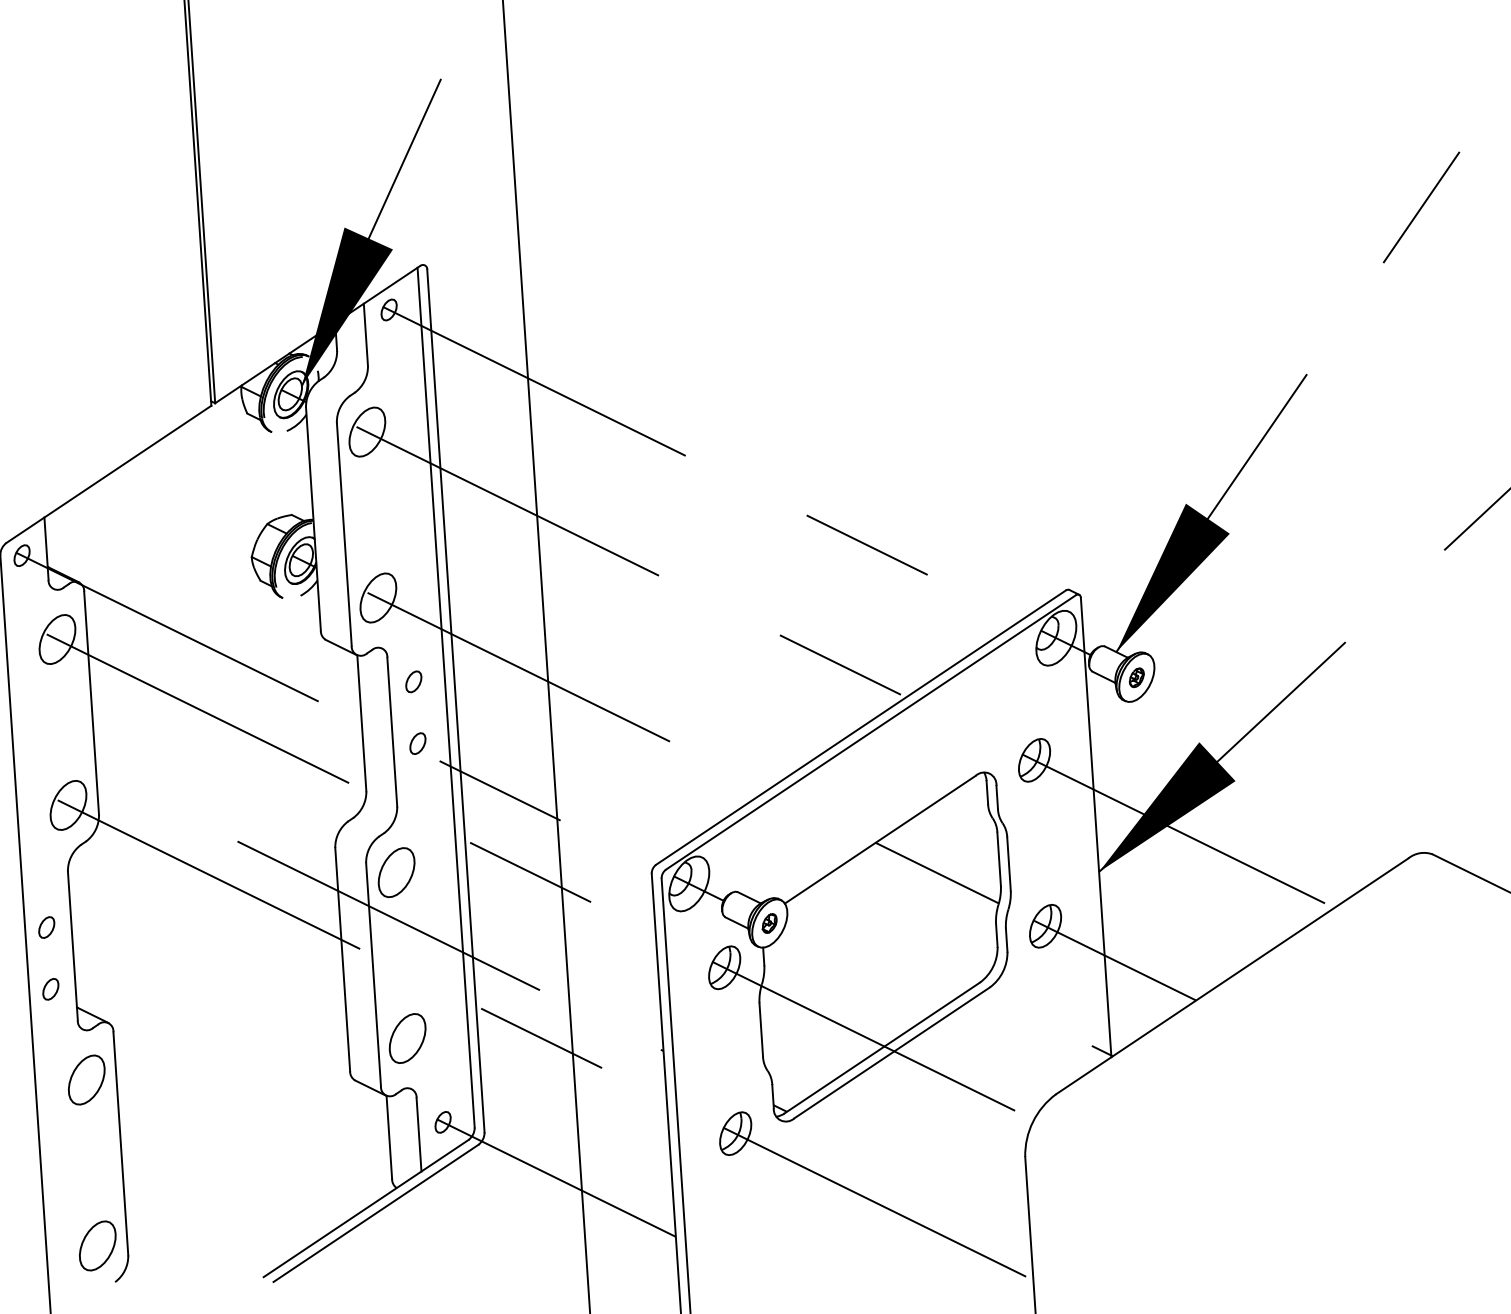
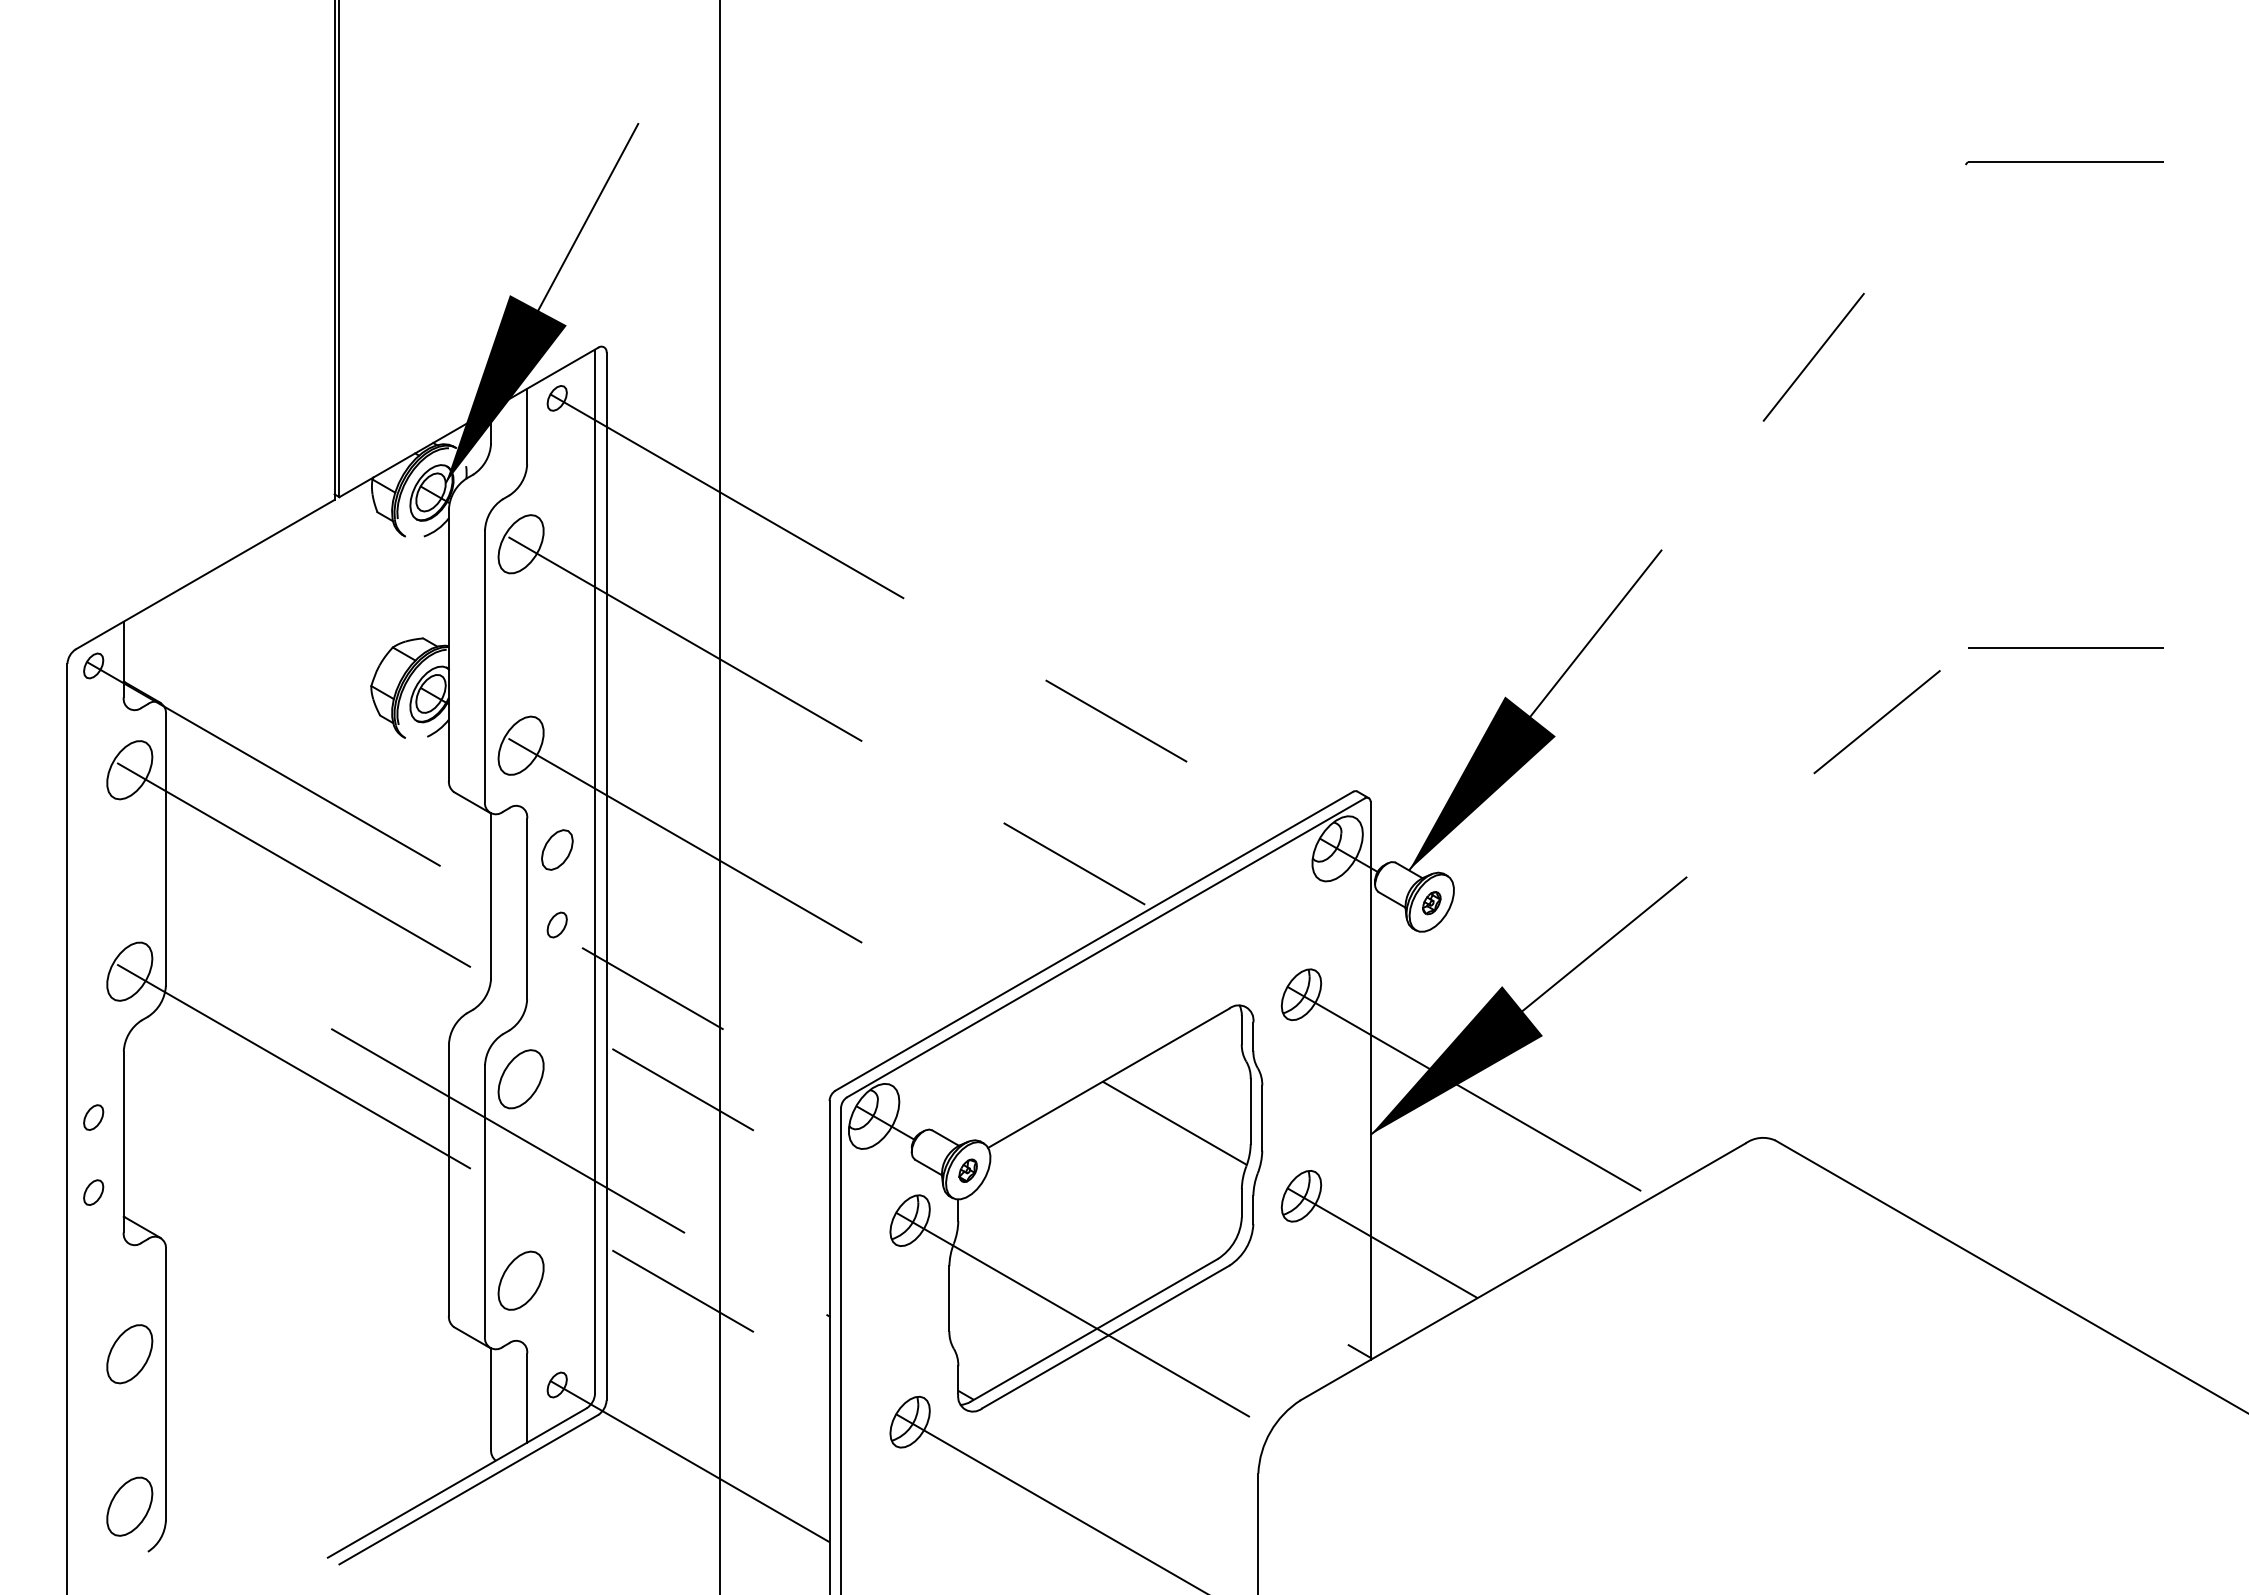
part: (413, 681) -> (556, 849), size x1.6
part: (86, 1080) -> (129, 1354), moved

